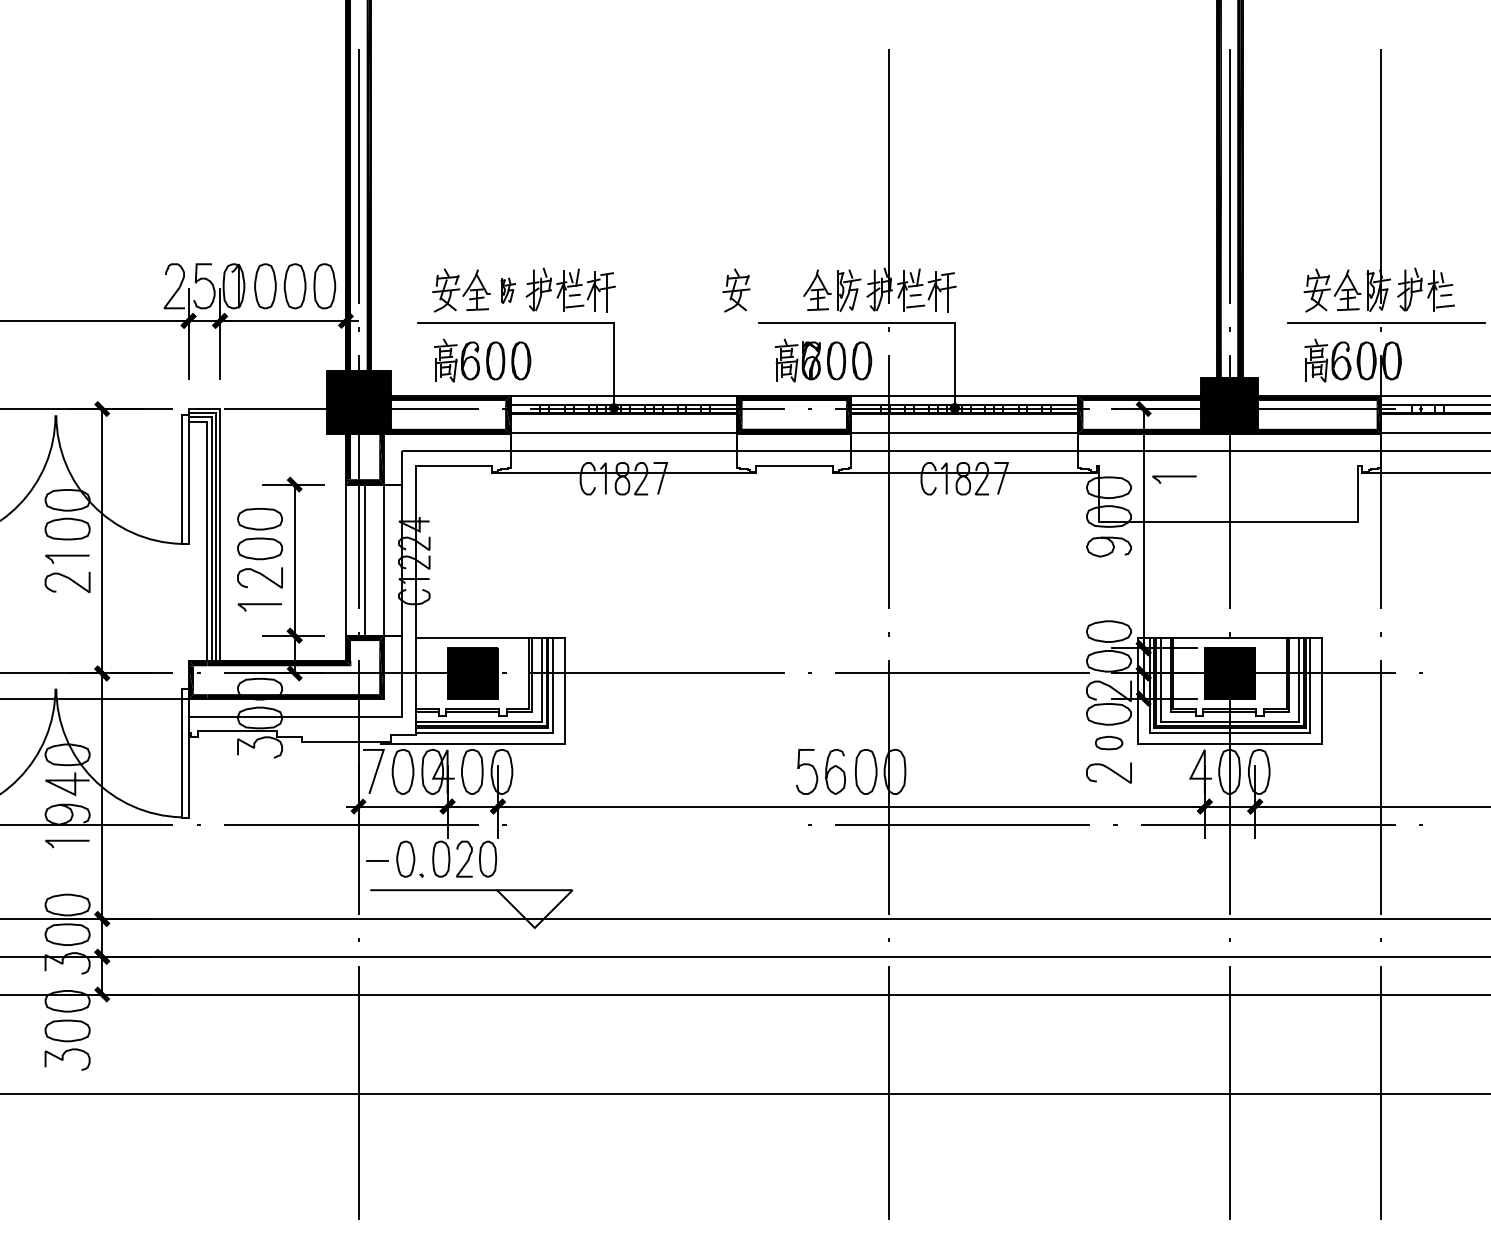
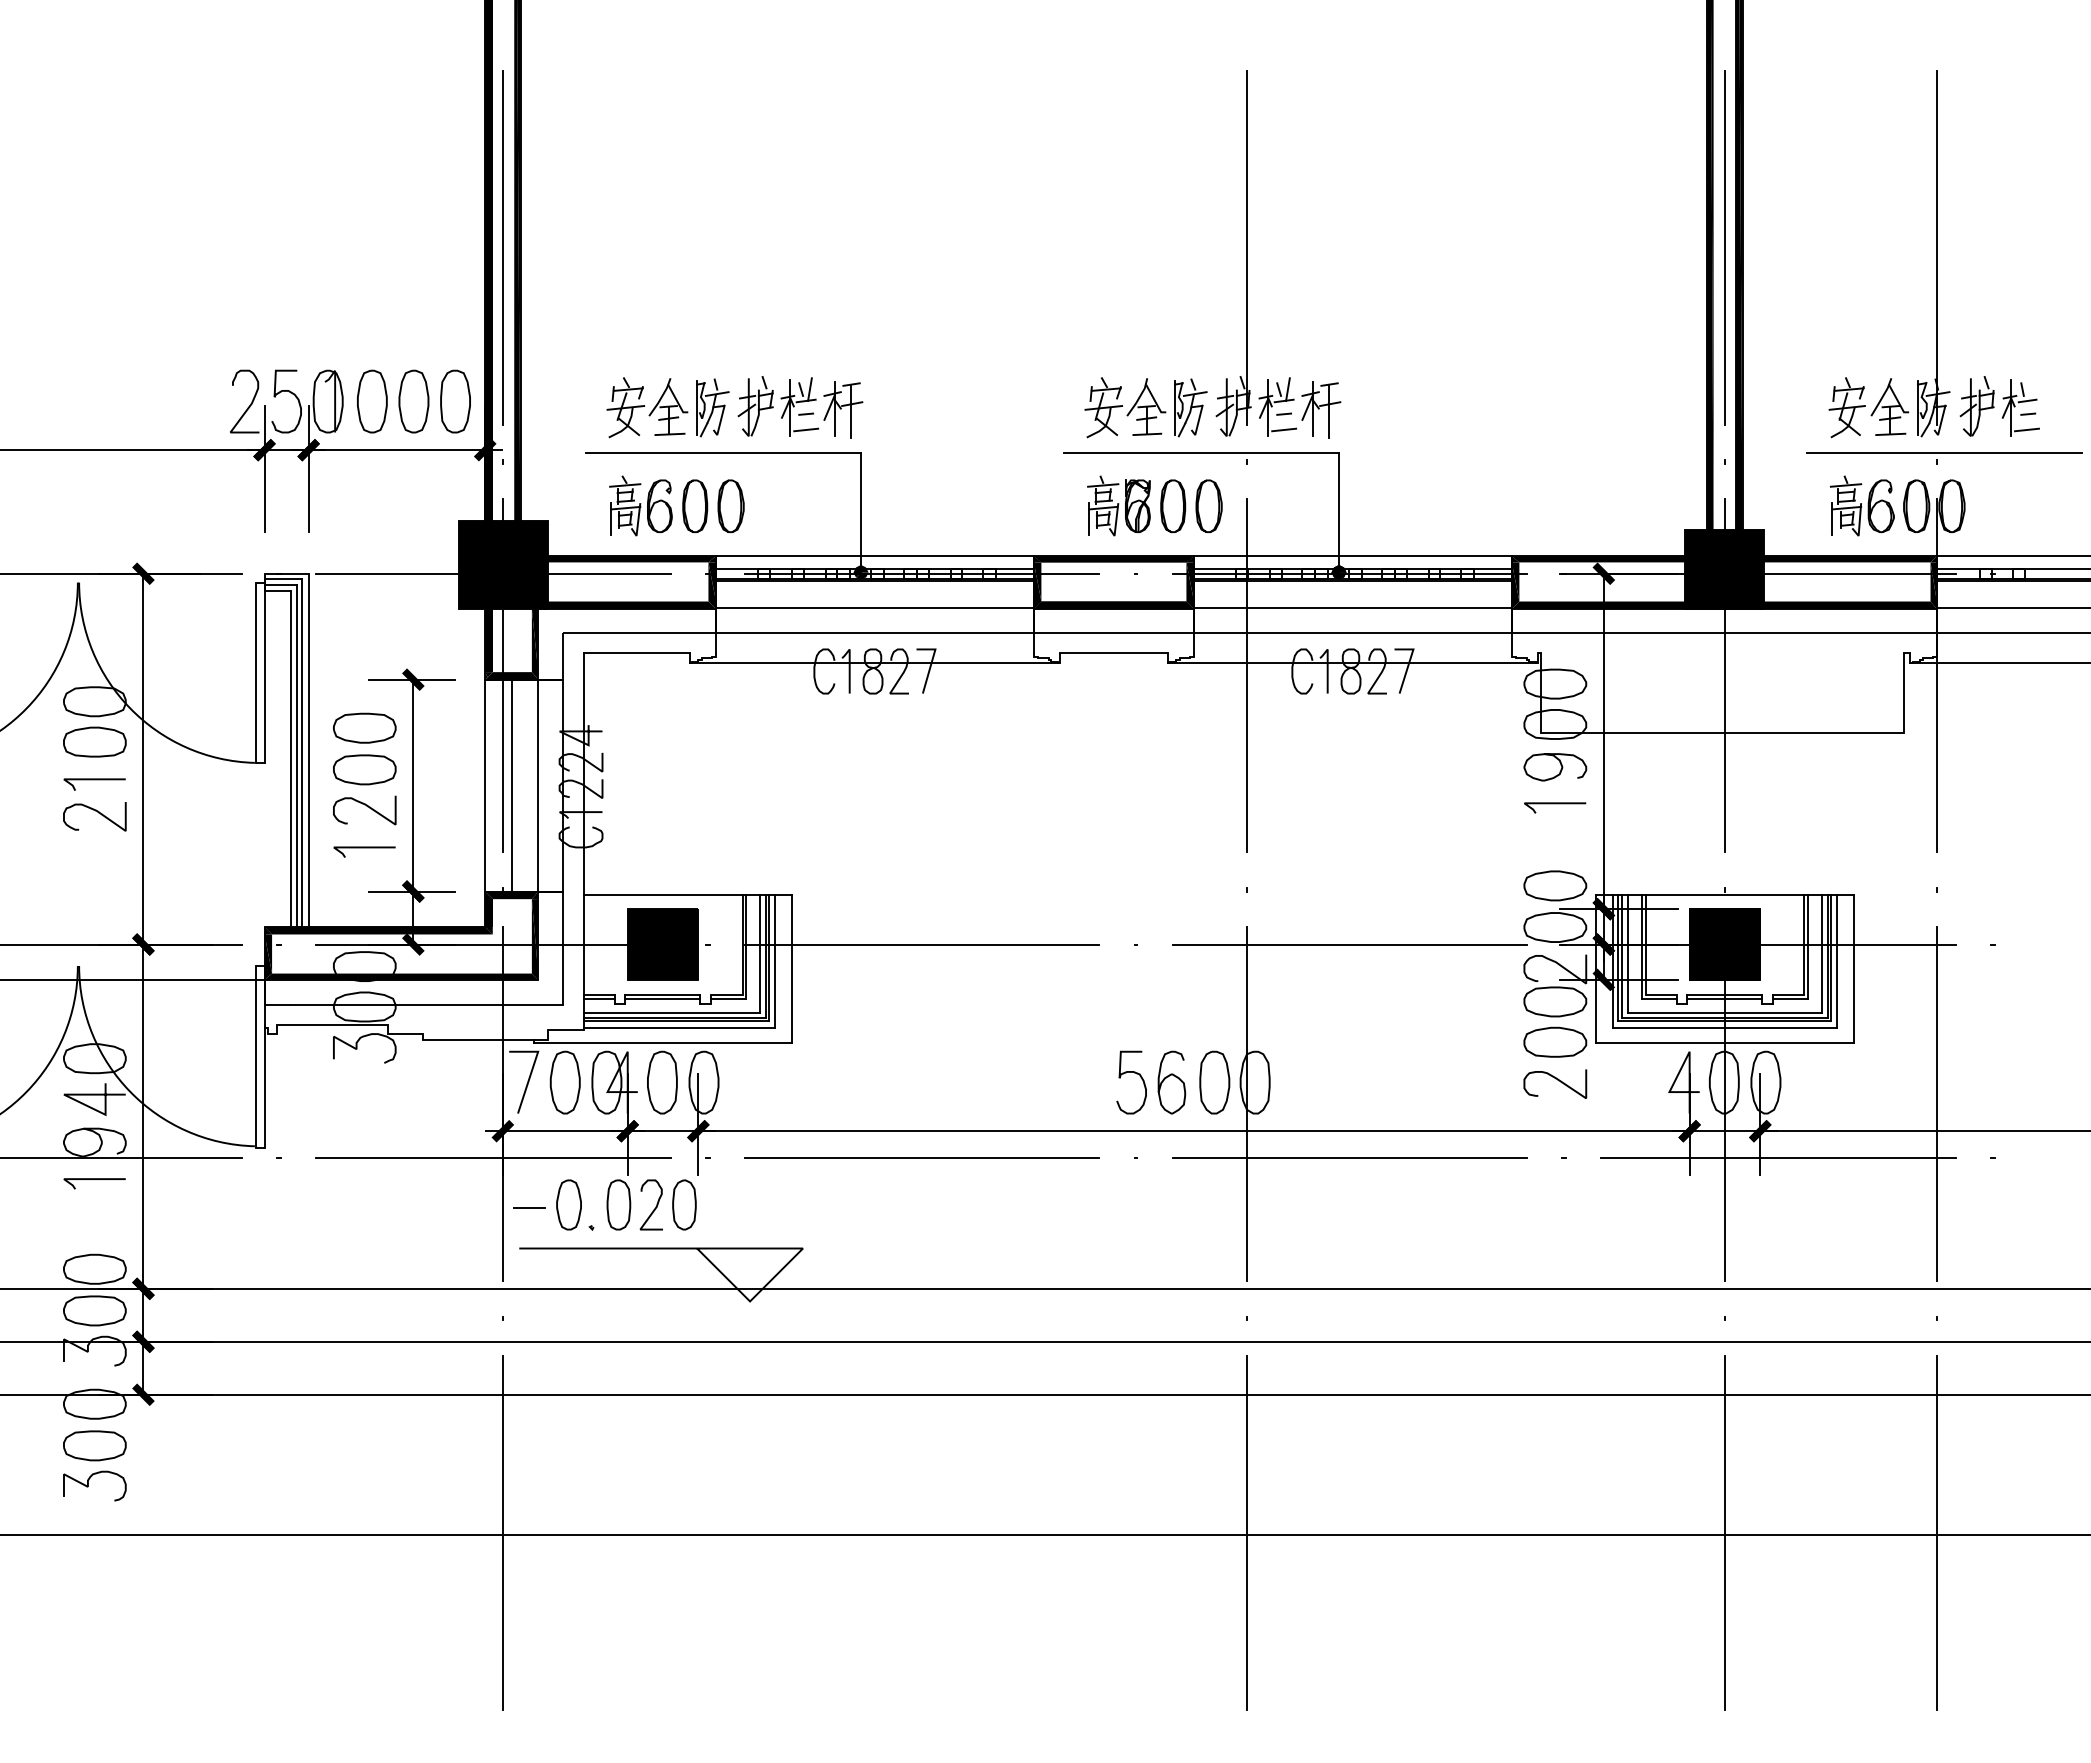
part: (508, 290) -> (712, 407), size x1.67
part: (736, 290) -> (1103, 407), moved
line: (1174, 477) -> (1555, 804), moved
part: (1109, 742) -> (1555, 1041), size x1.67
line: (657, 825) -> (922, 1157), added

